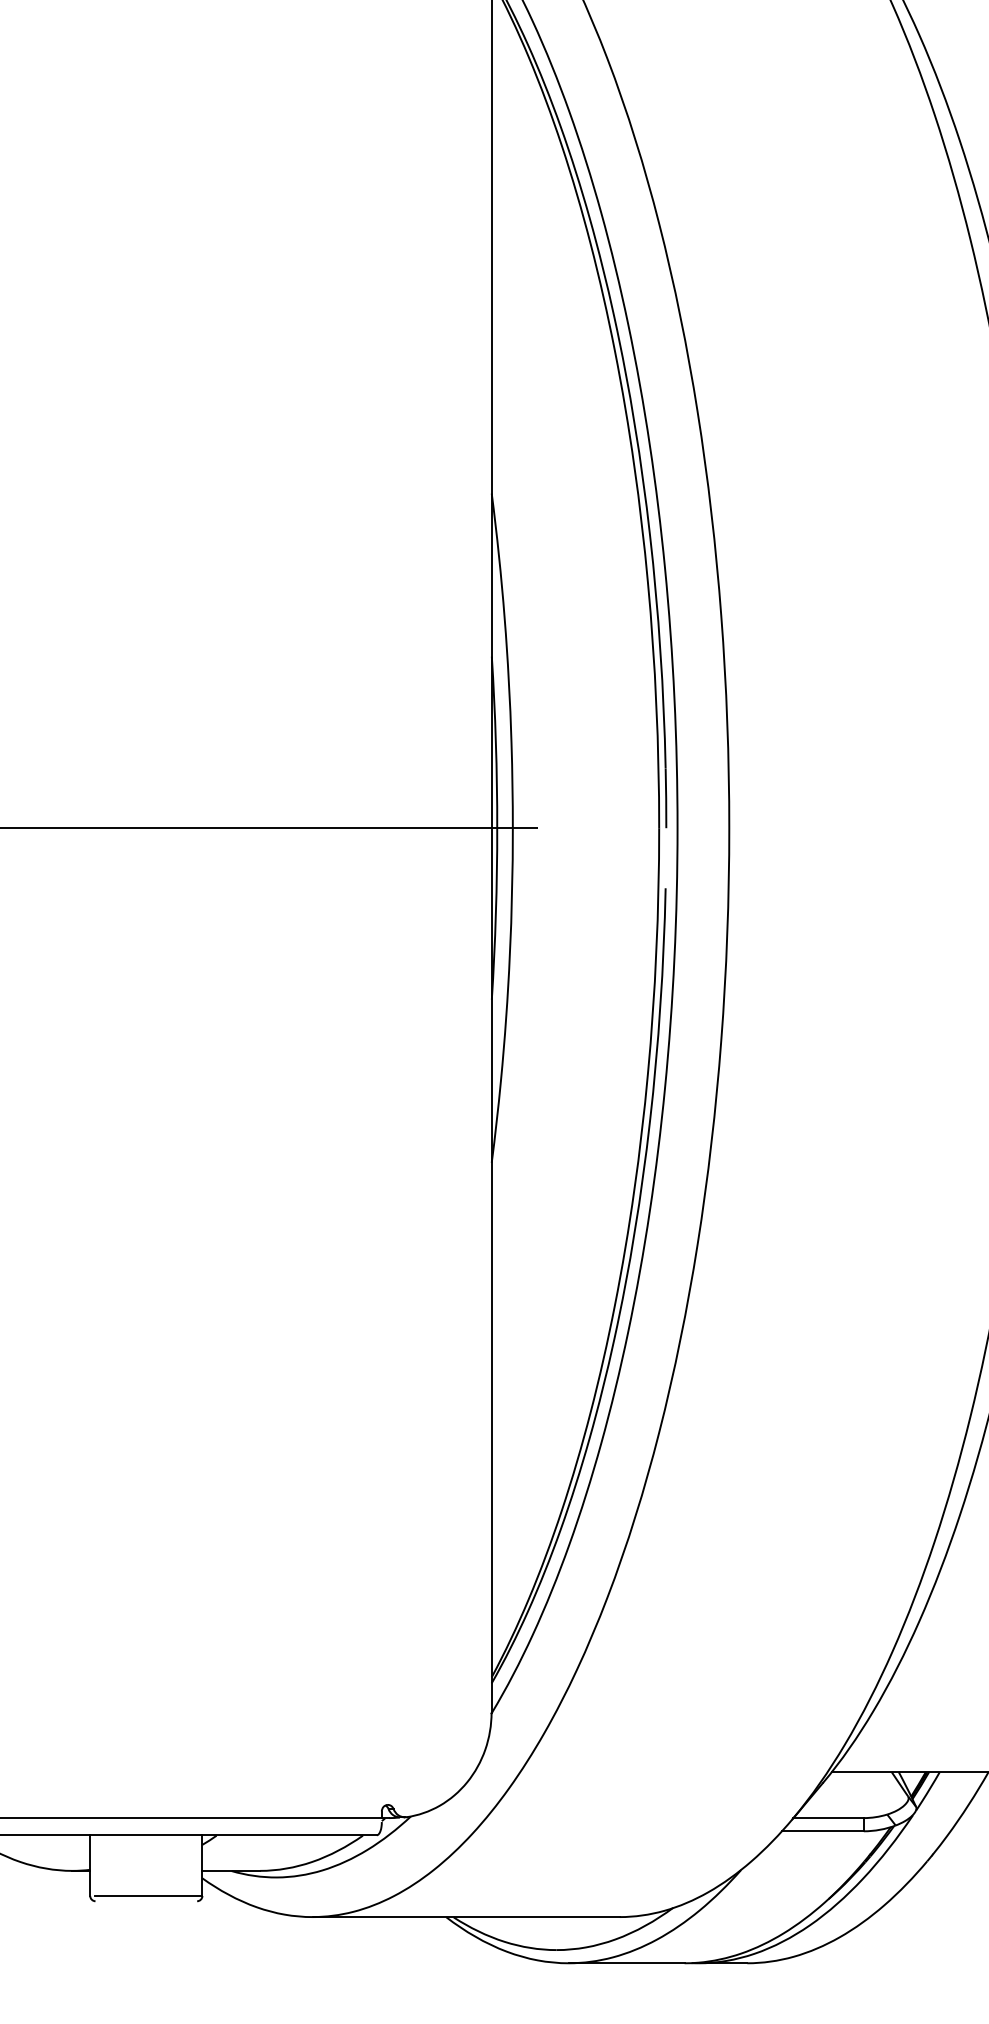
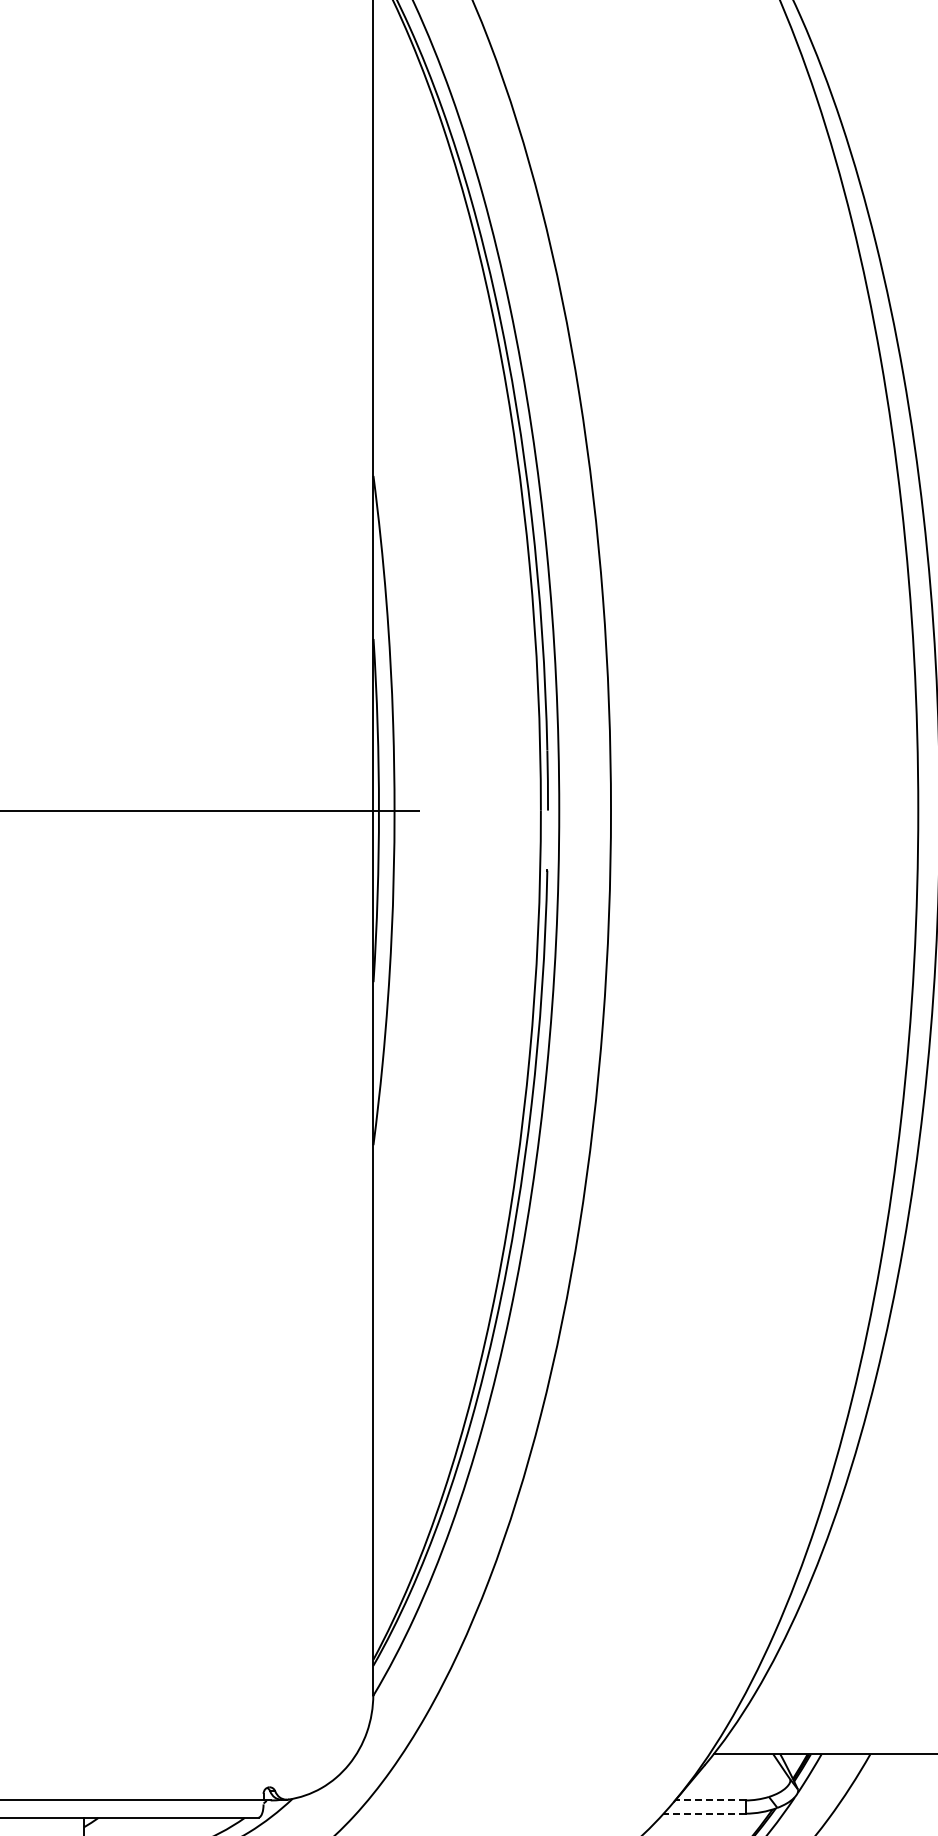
line: (828, 1818) -> (710, 1800), solid -> dashed
line: (822, 1831) -> (704, 1813), solid -> dashed

